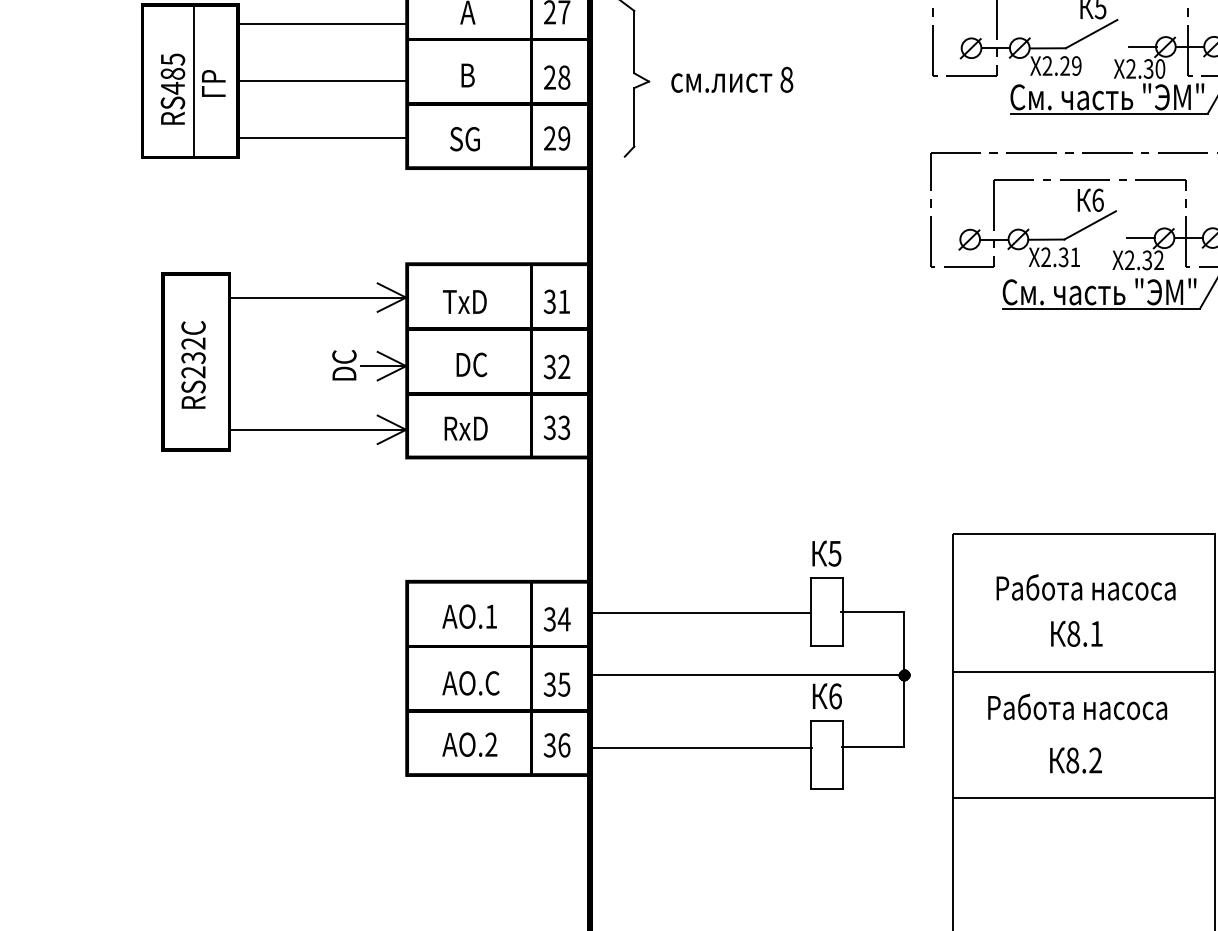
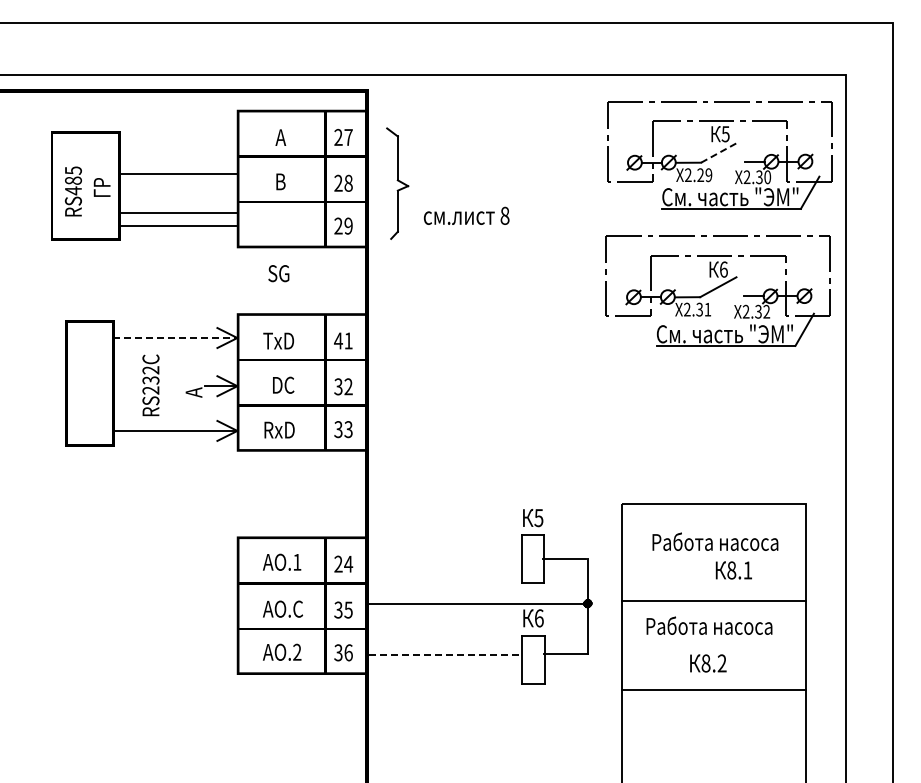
line: (322, 23) -> (178, 173), moved
line: (1091, 33) -> (719, 152), solid -> dashed
text: (731, 79) -> (466, 215), moved
line: (322, 80) -> (178, 213), moved
line: (194, 82) -> (88, 186), removed
text: (464, 139) -> (278, 273), moved
line: (319, 298) -> (176, 338), solid -> dashed
text: (549, 301) -> (338, 340), 31 -> 41
text: (192, 365) -> (150, 385), moved
text: (343, 365) -> (193, 385), DC -> А
line: (700, 612) -> (444, 559), removed
text: (549, 619) -> (338, 564), 34 -> 24
text: (1076, 633) -> (733, 570), moved
line: (702, 747) -> (445, 654), solid -> dashed

